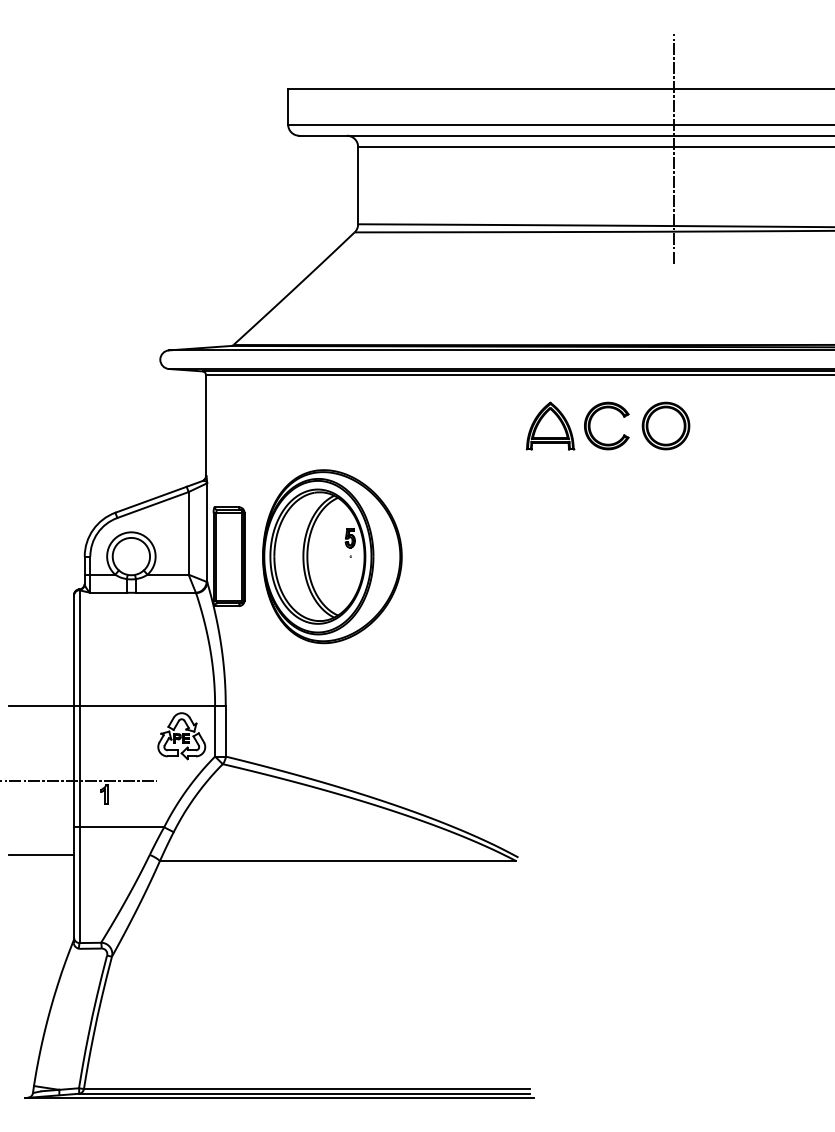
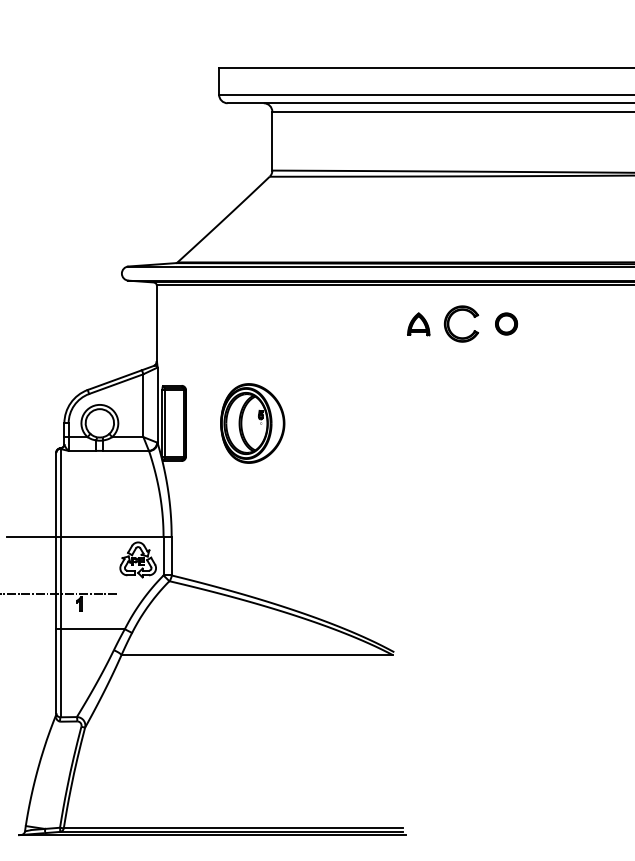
line: (673, 148) -> (512, 112), removed
part: (550, 425) -> (418, 323), size x0.6
part: (665, 425) -> (506, 323), size x0.6
part: (332, 556) -> (252, 423), size x0.6
line: (41, 855) -> (31, 650), removed

